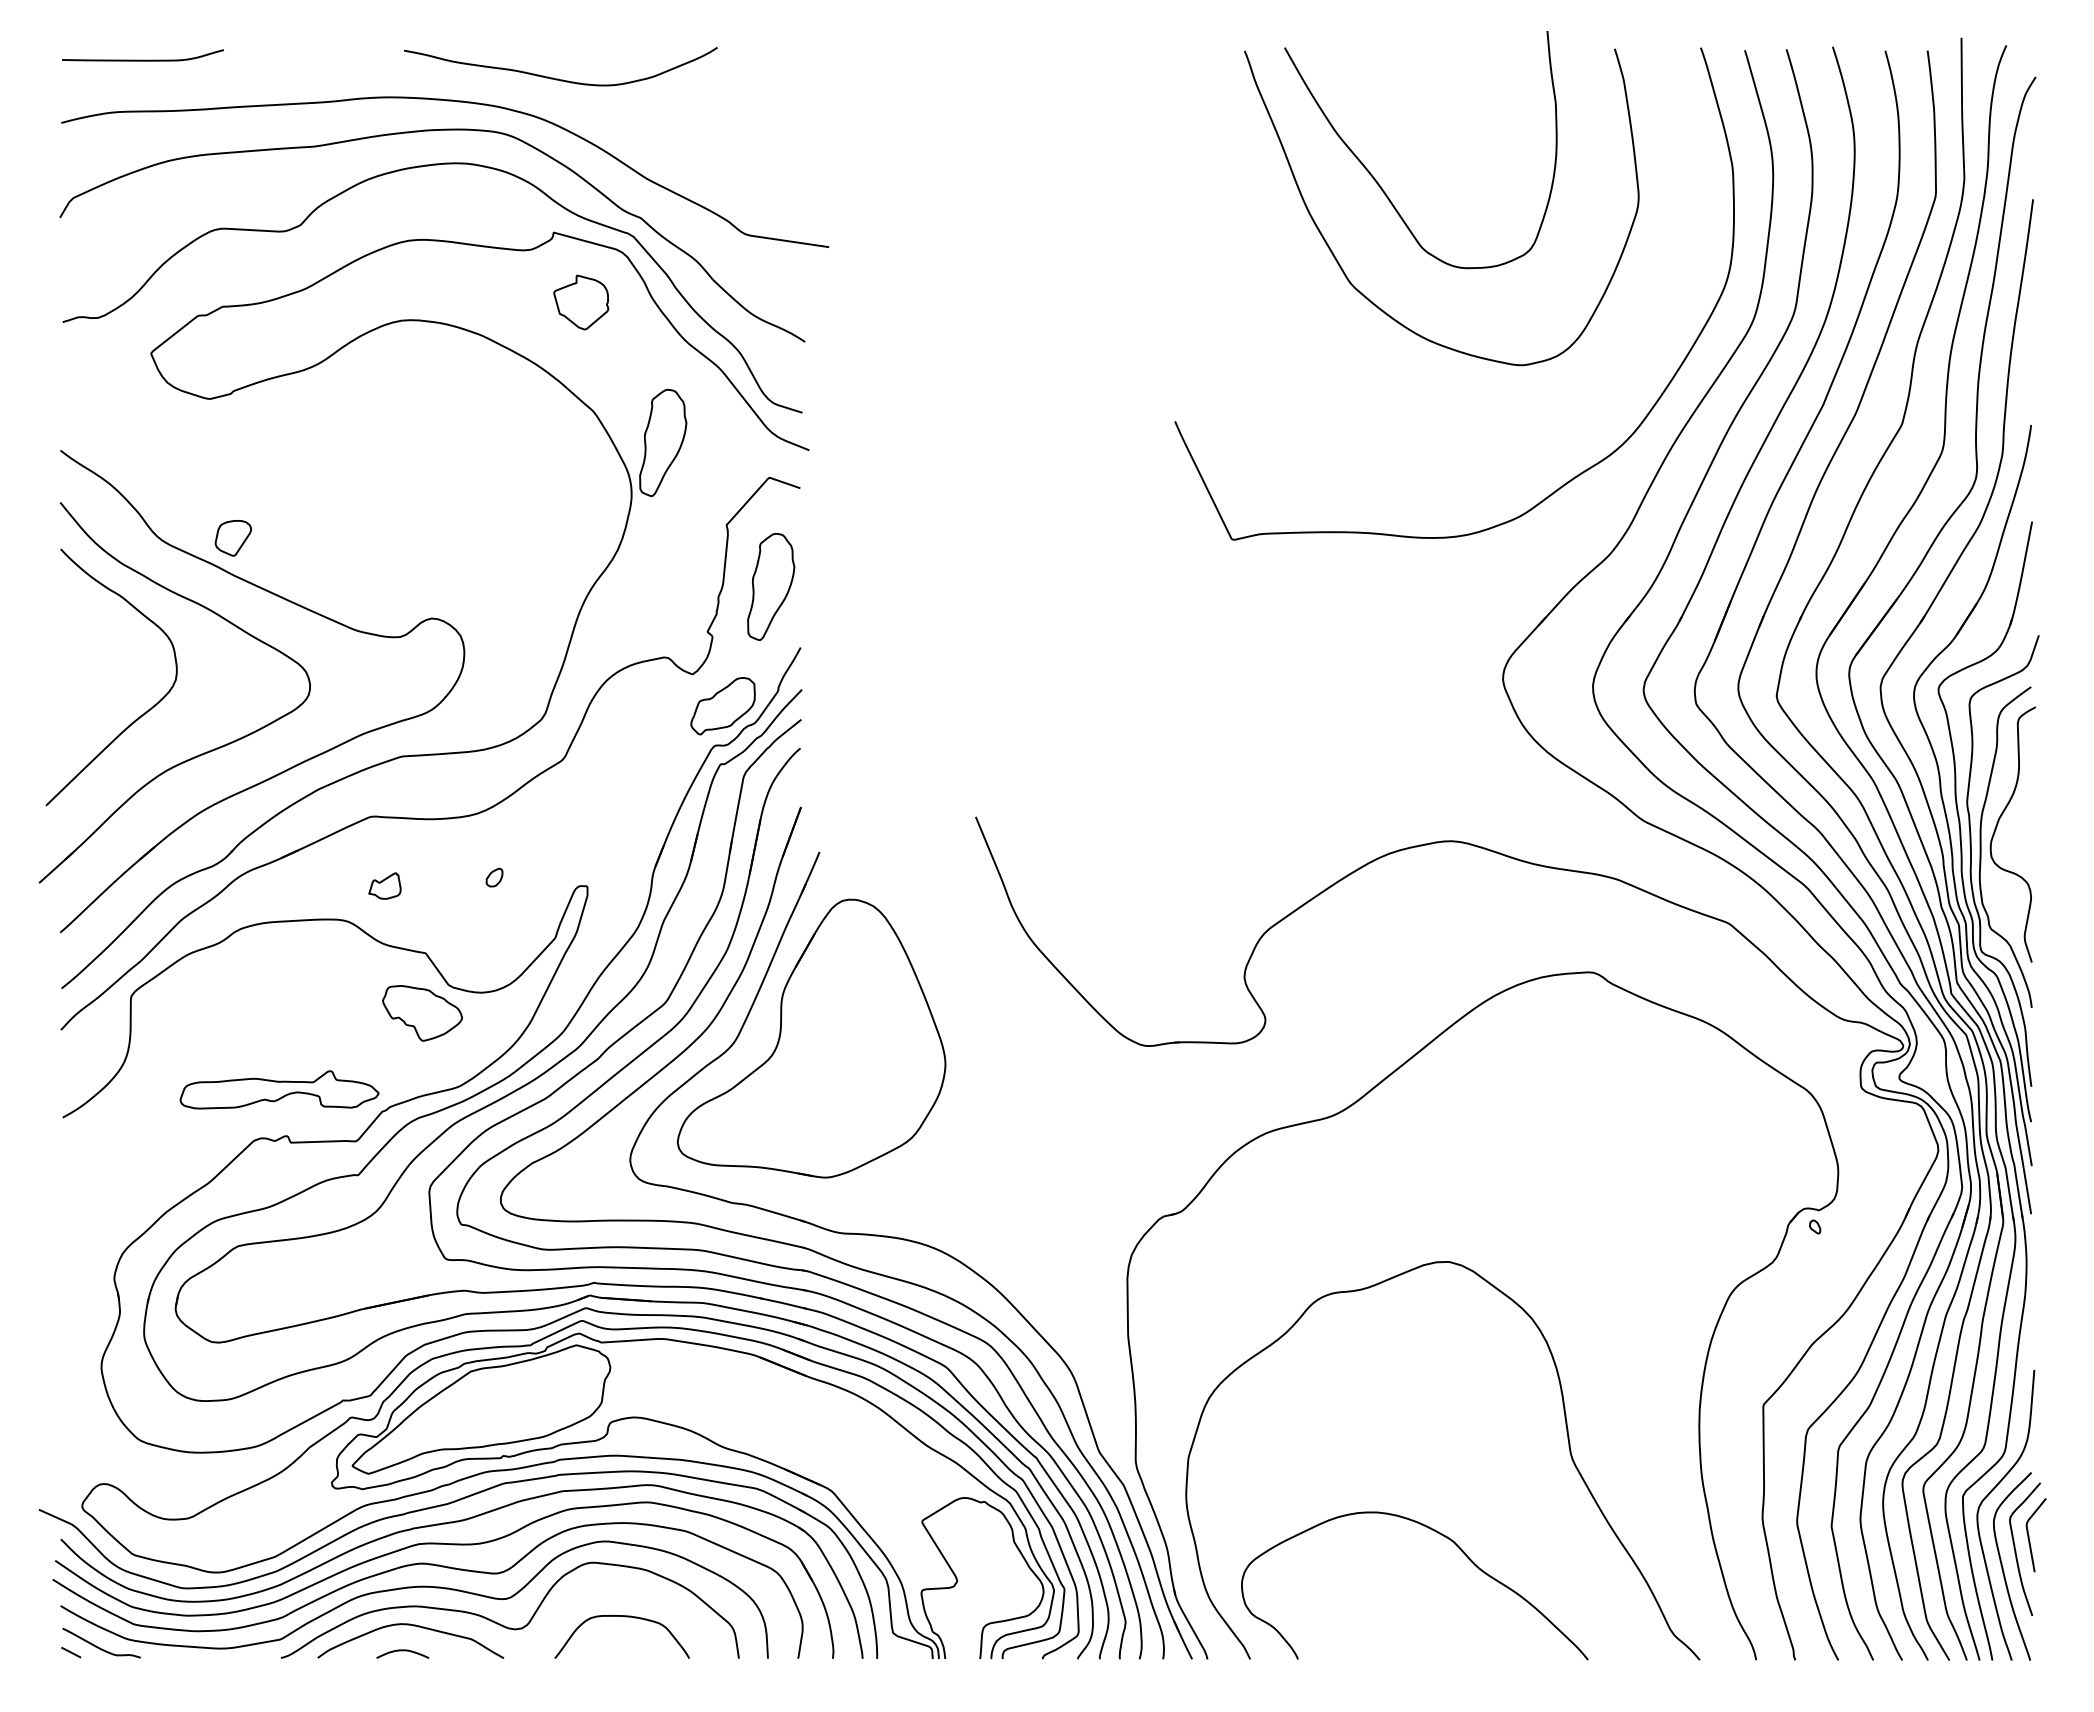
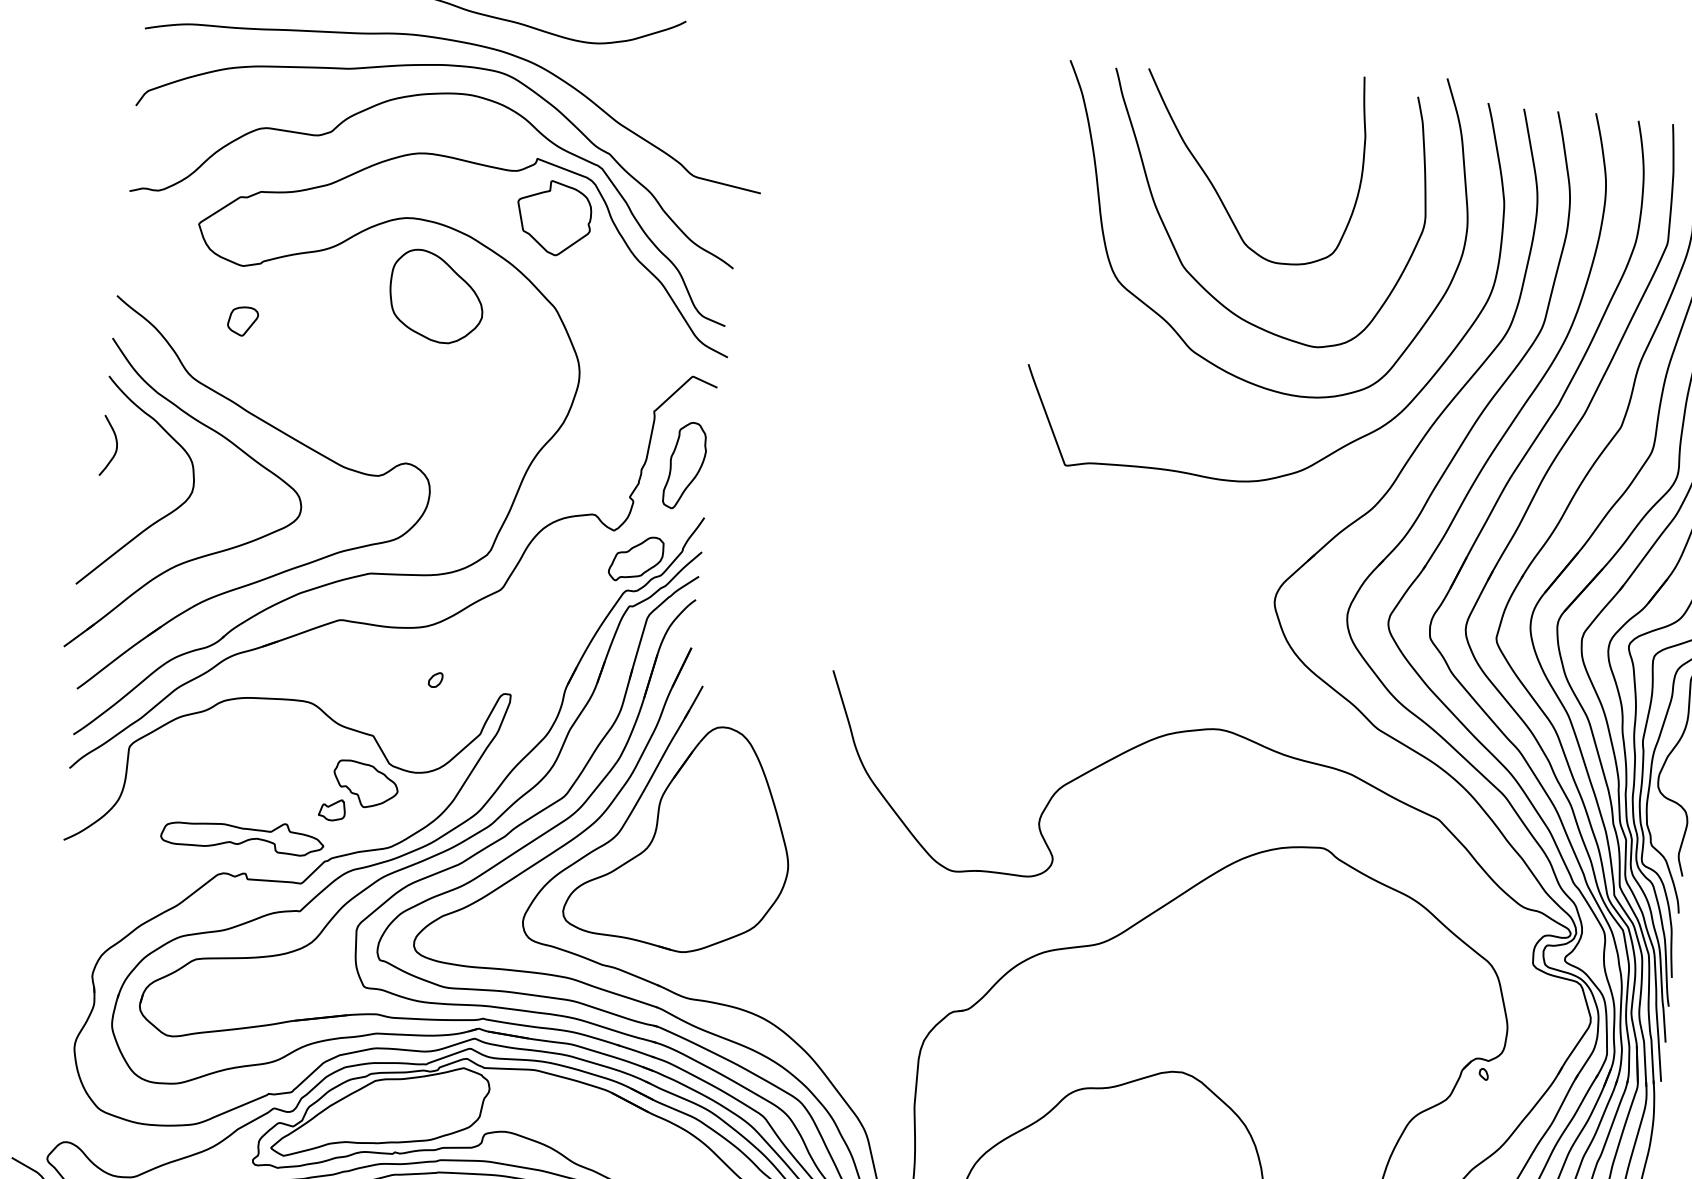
part: (581, 302) -> (554, 218), size x1.67
curve: (1337, 351) -> (1166, 320), added
part: (448, 412) -> (436, 296), added
part: (663, 442) -> (609, 339), removed
part: (232, 538) -> (242, 321), moved
curve: (77, 630) -> (116, 443), added
part: (384, 885) -> (331, 809), moved

